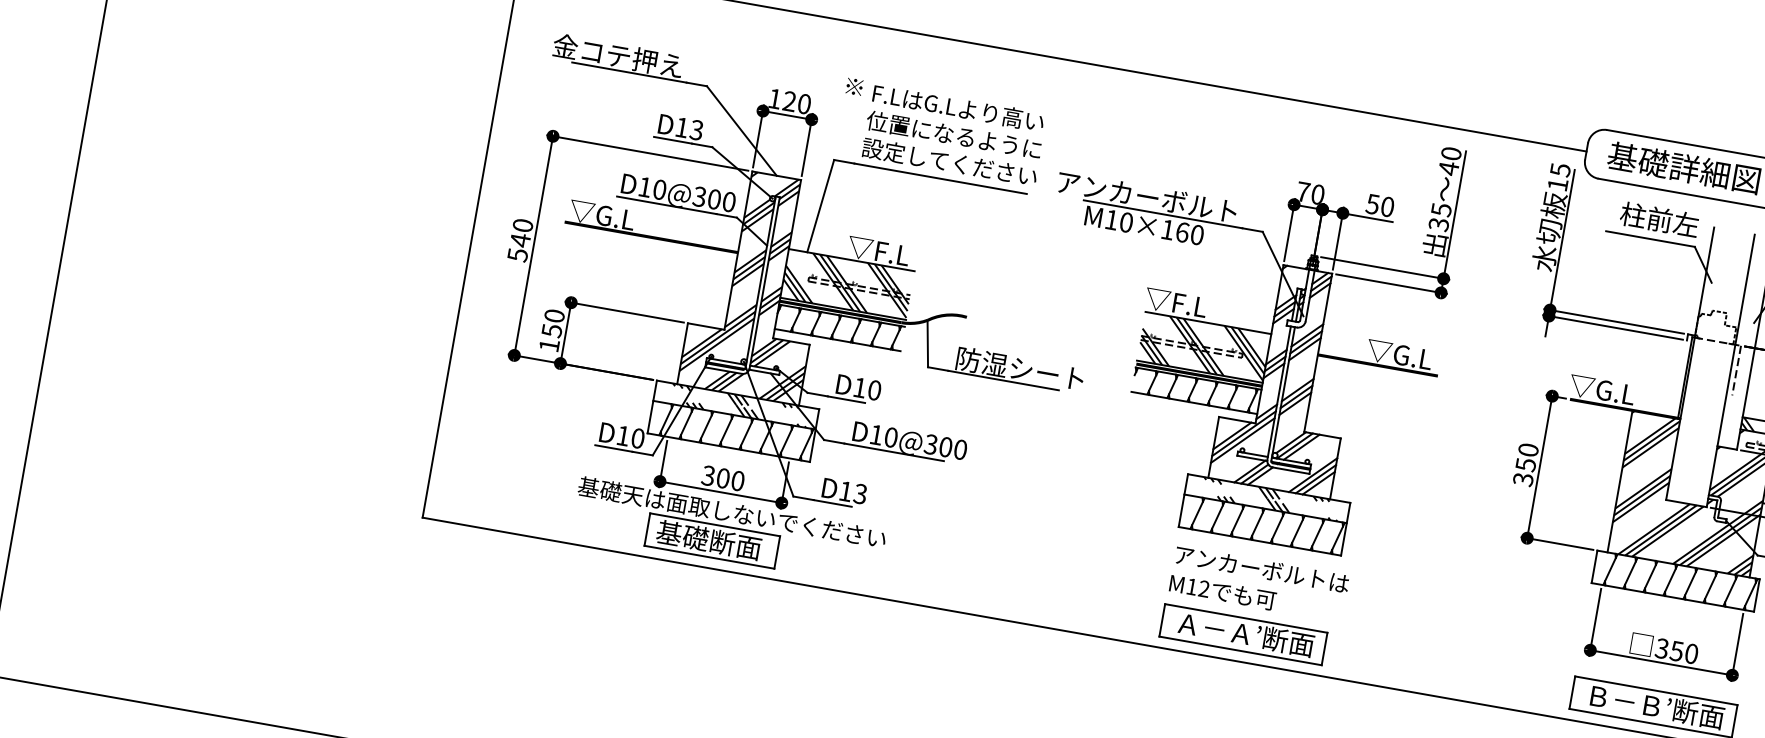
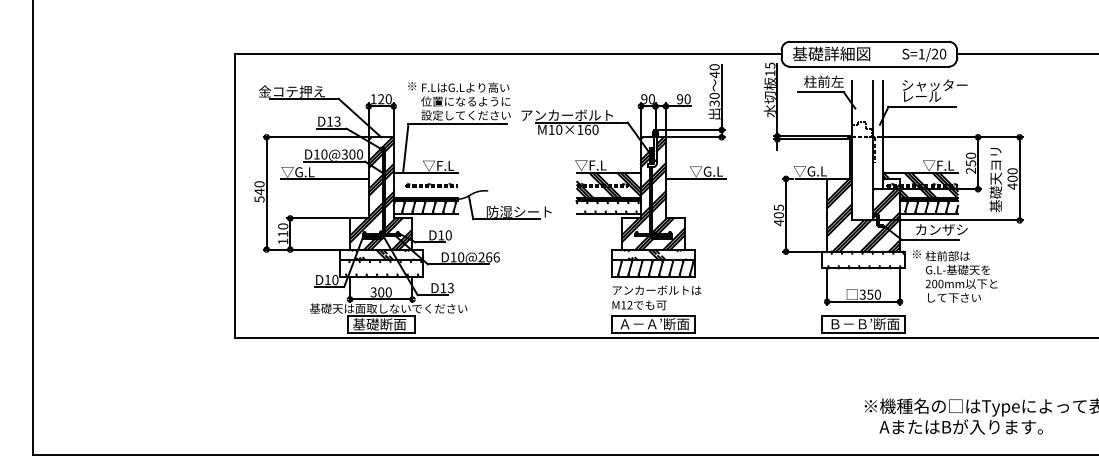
text: (1303, 192) -> (644, 99), 70 -> 90
text: (1373, 204) -> (680, 99), 50 -> 90
text: (1441, 208) -> (714, 95), 35 -> 30
hatch: (846, 283) -> (425, 184), removed
text: (552, 331) -> (283, 234), 150 -> 110
hatch: (1194, 390) -> (607, 207), removed
hatch: (730, 431) -> (380, 268), removed
text: (944, 447) -> (488, 257), D10@300 -> D10@266
text: (1524, 465) -> (778, 215), 350 -> 405
hatch: (1673, 579) -> (862, 259), removed

